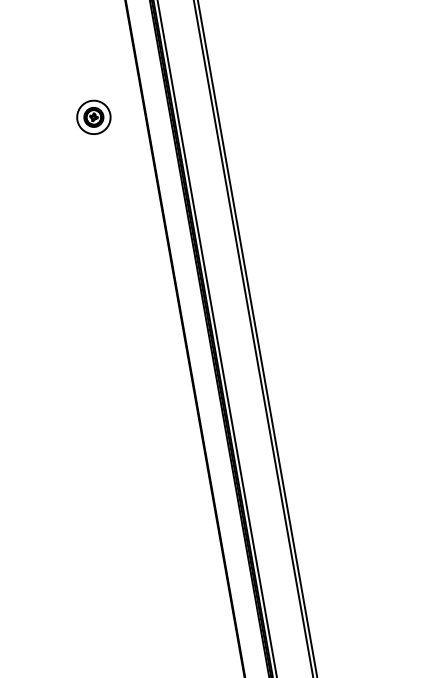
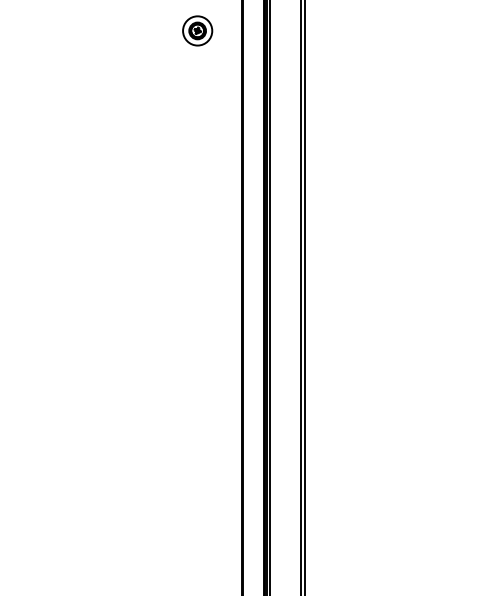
part: (93, 116) -> (197, 30), moved

